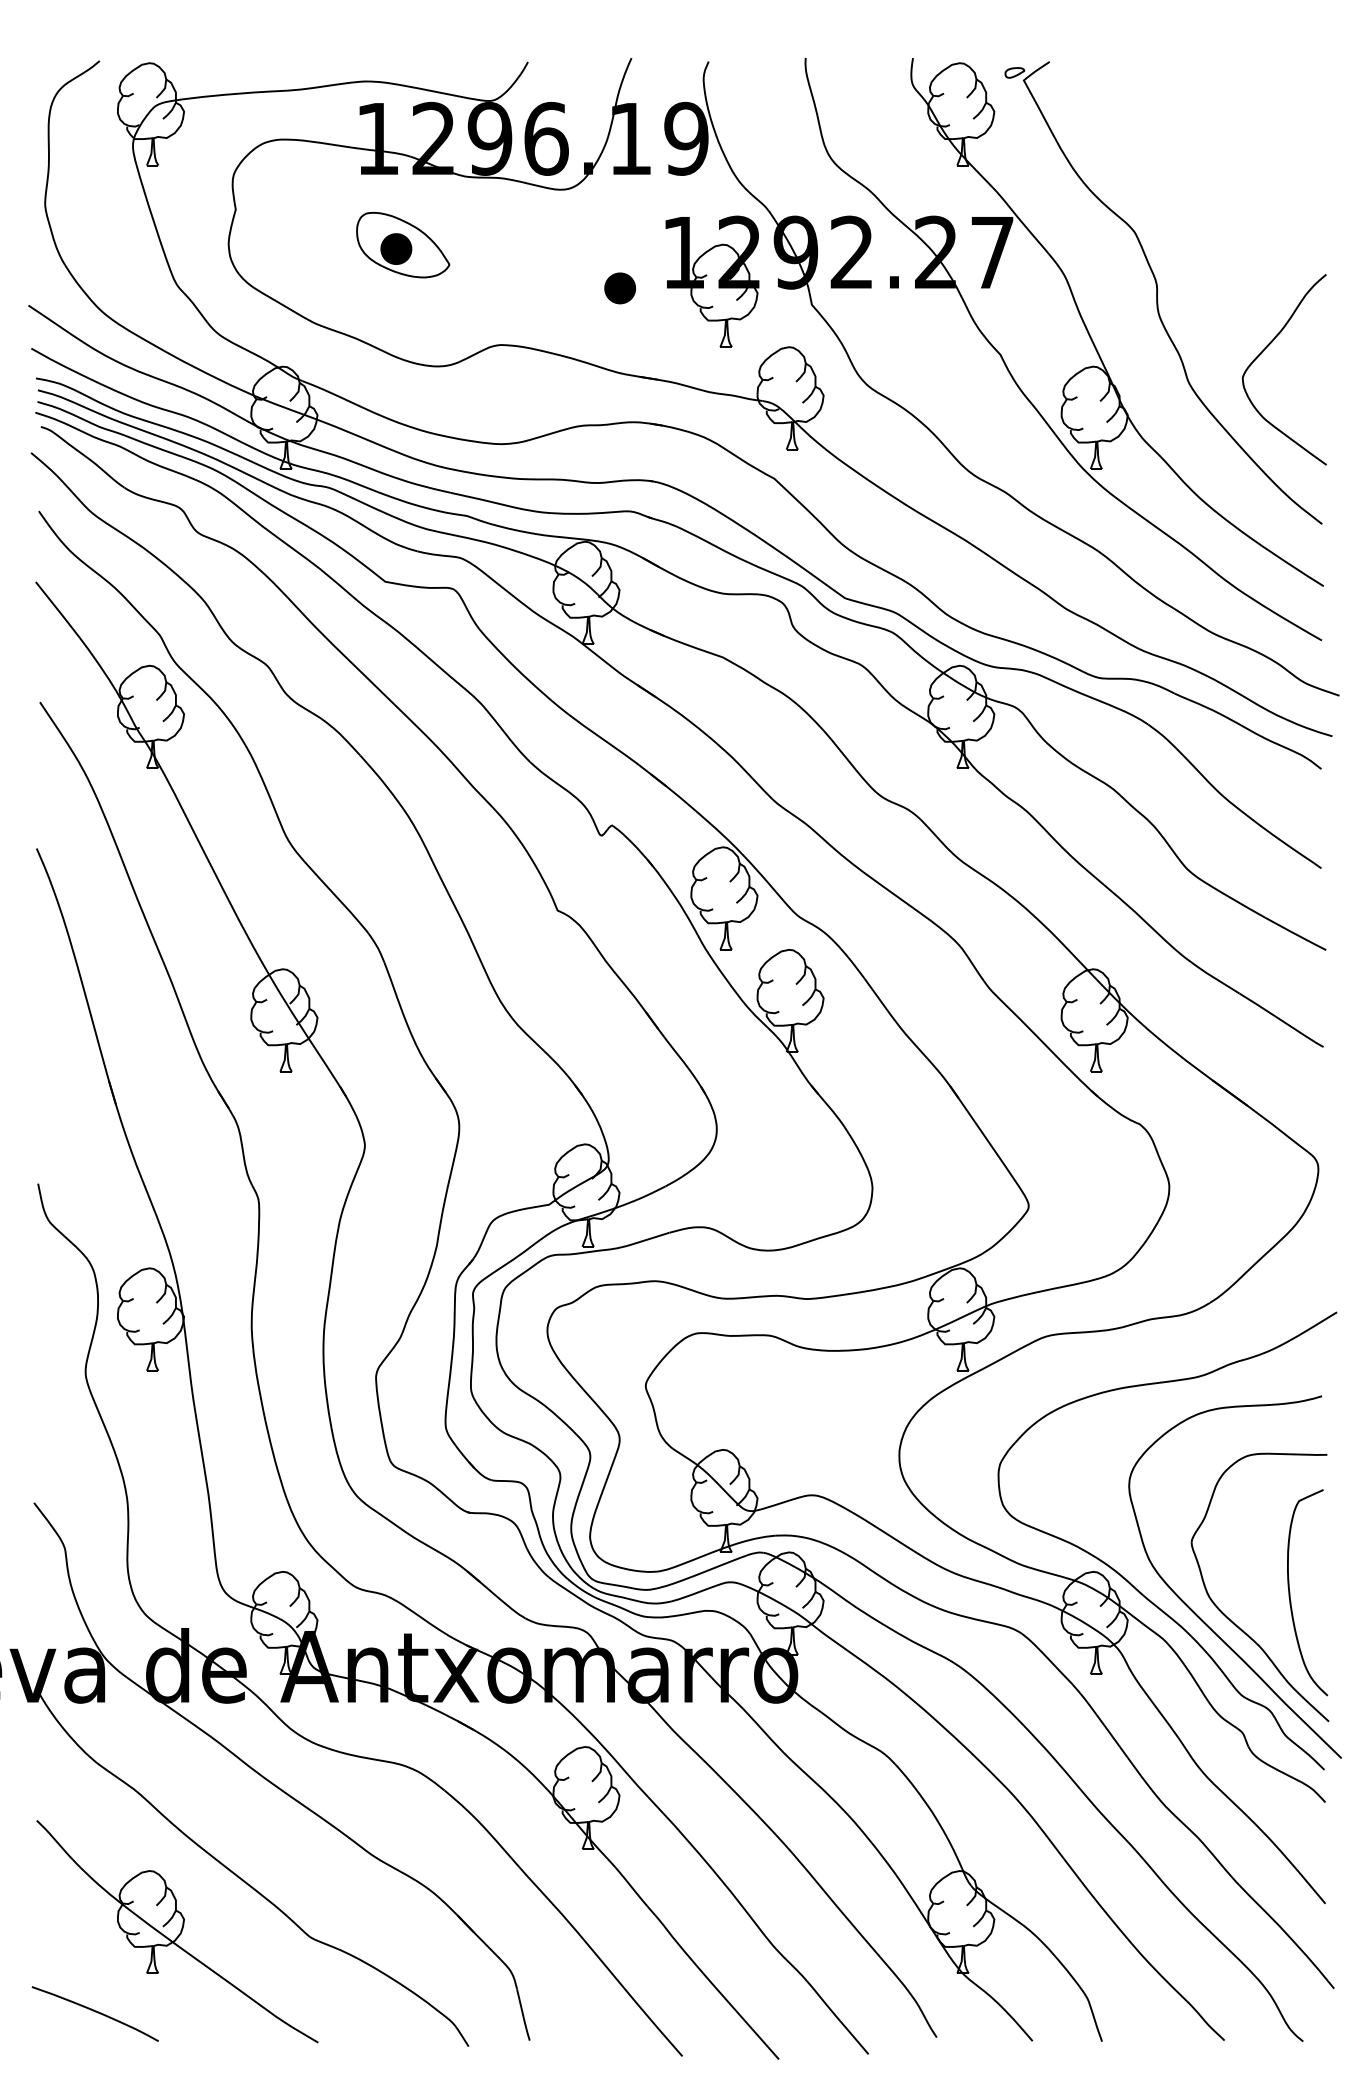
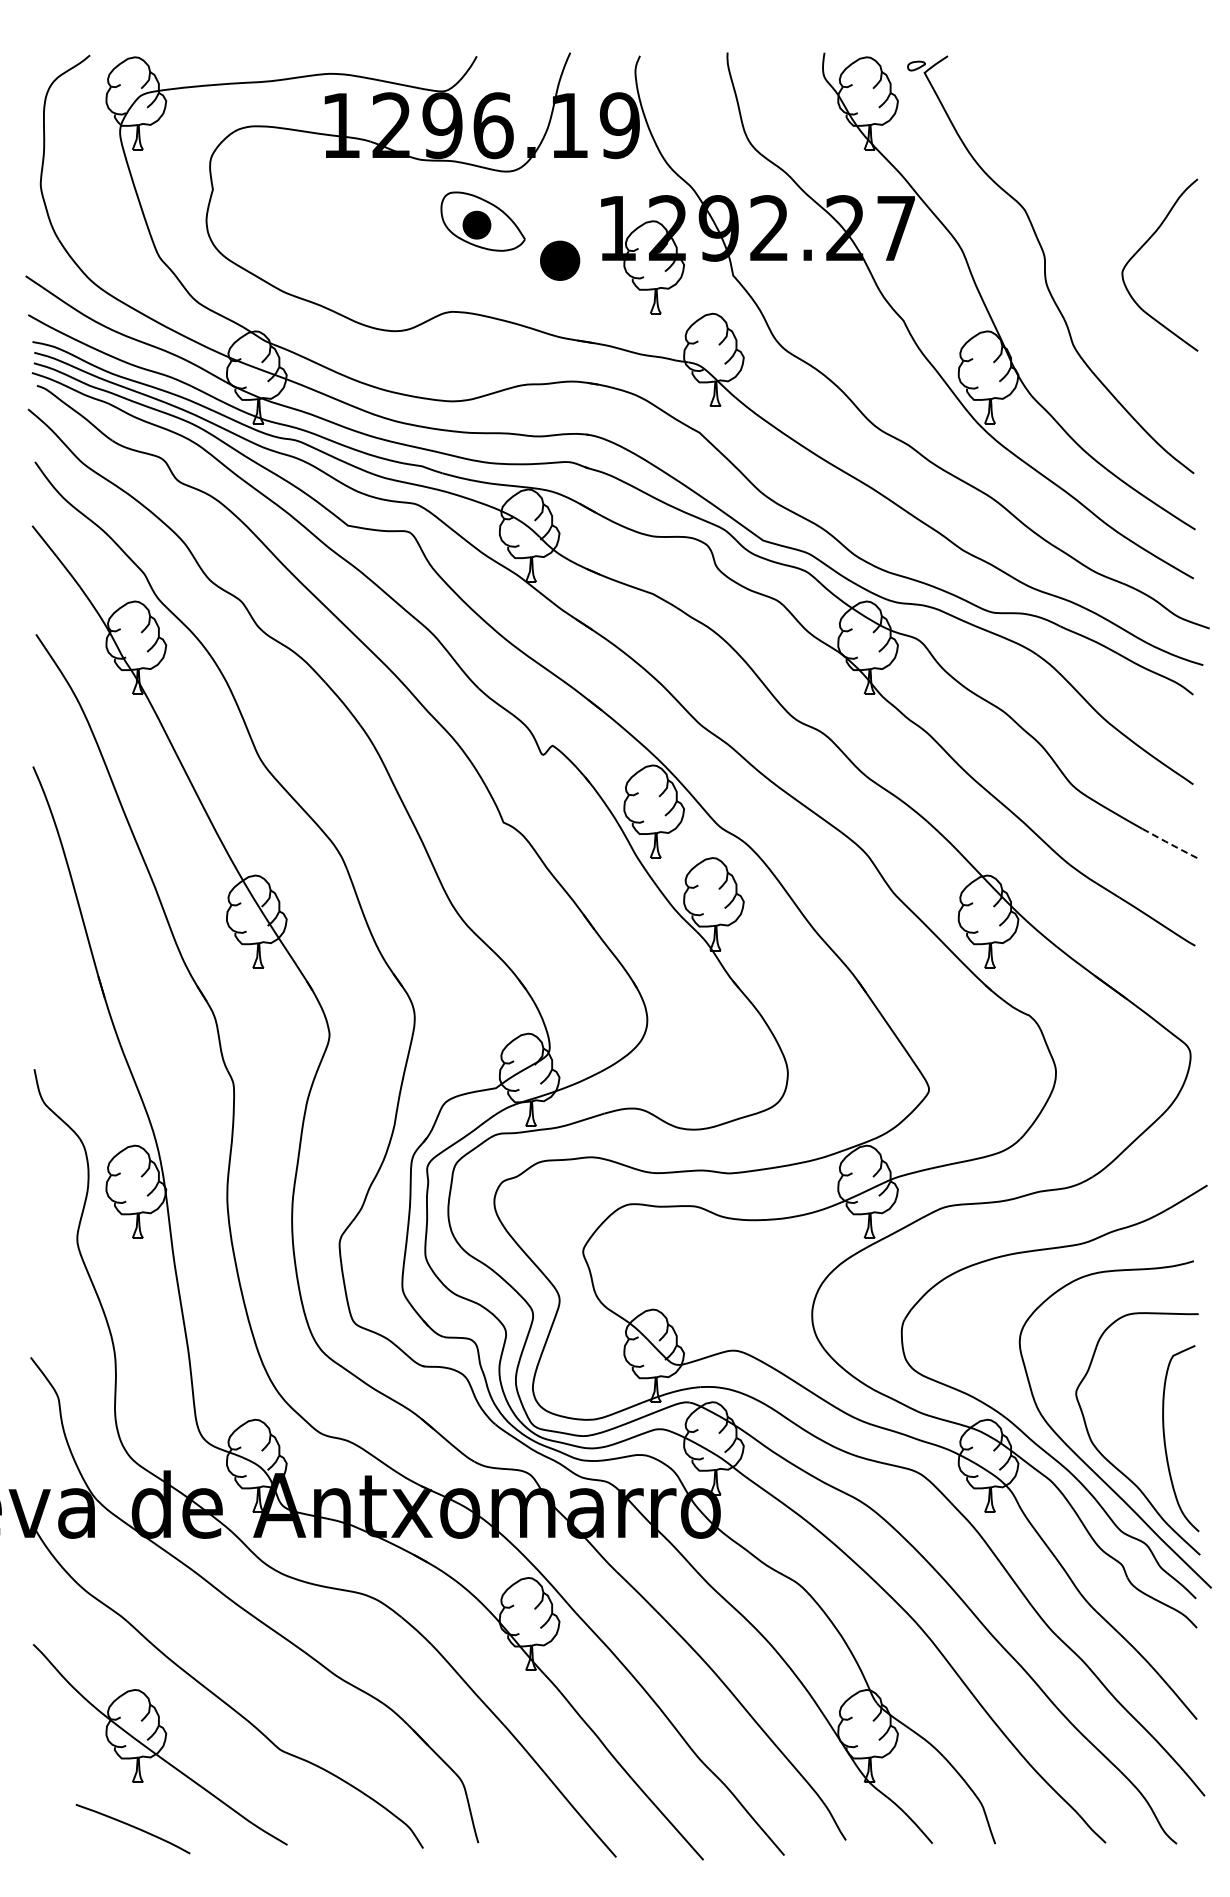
part: (402, 244) -> (482, 221), moved
part: (619, 288) -> (559, 260), size x1.4
curve: (1265, 350) -> (1142, 247), moved
line: (1296, 933) -> (1170, 843), solid -> dashed
curve: (94, 2012) -> (132, 1827), moved

